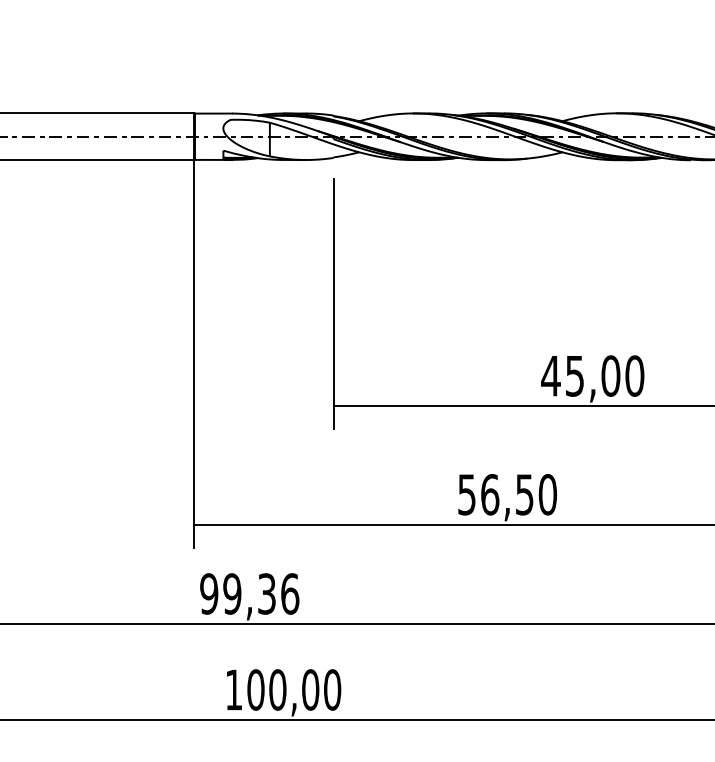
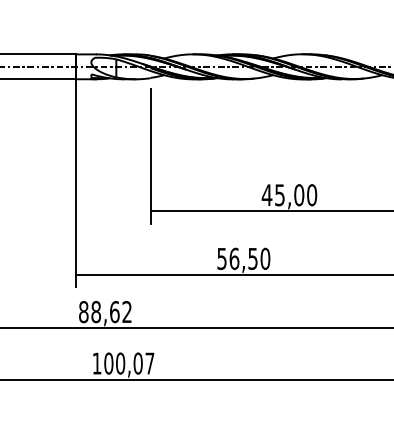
text: (249, 594) -> (105, 312), 99,36 -> 88,62
text: (331, 689) -> (149, 363), 100,00 -> 100,07

